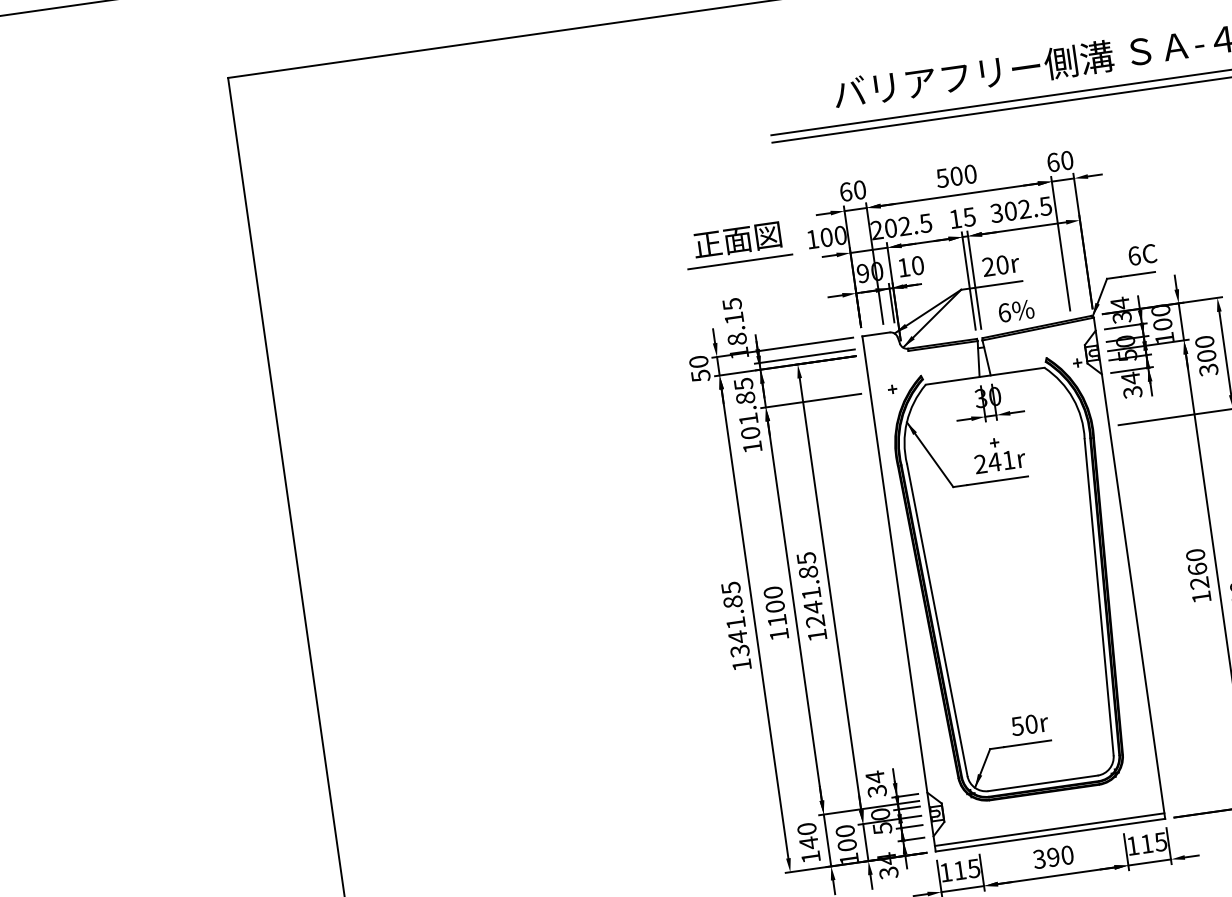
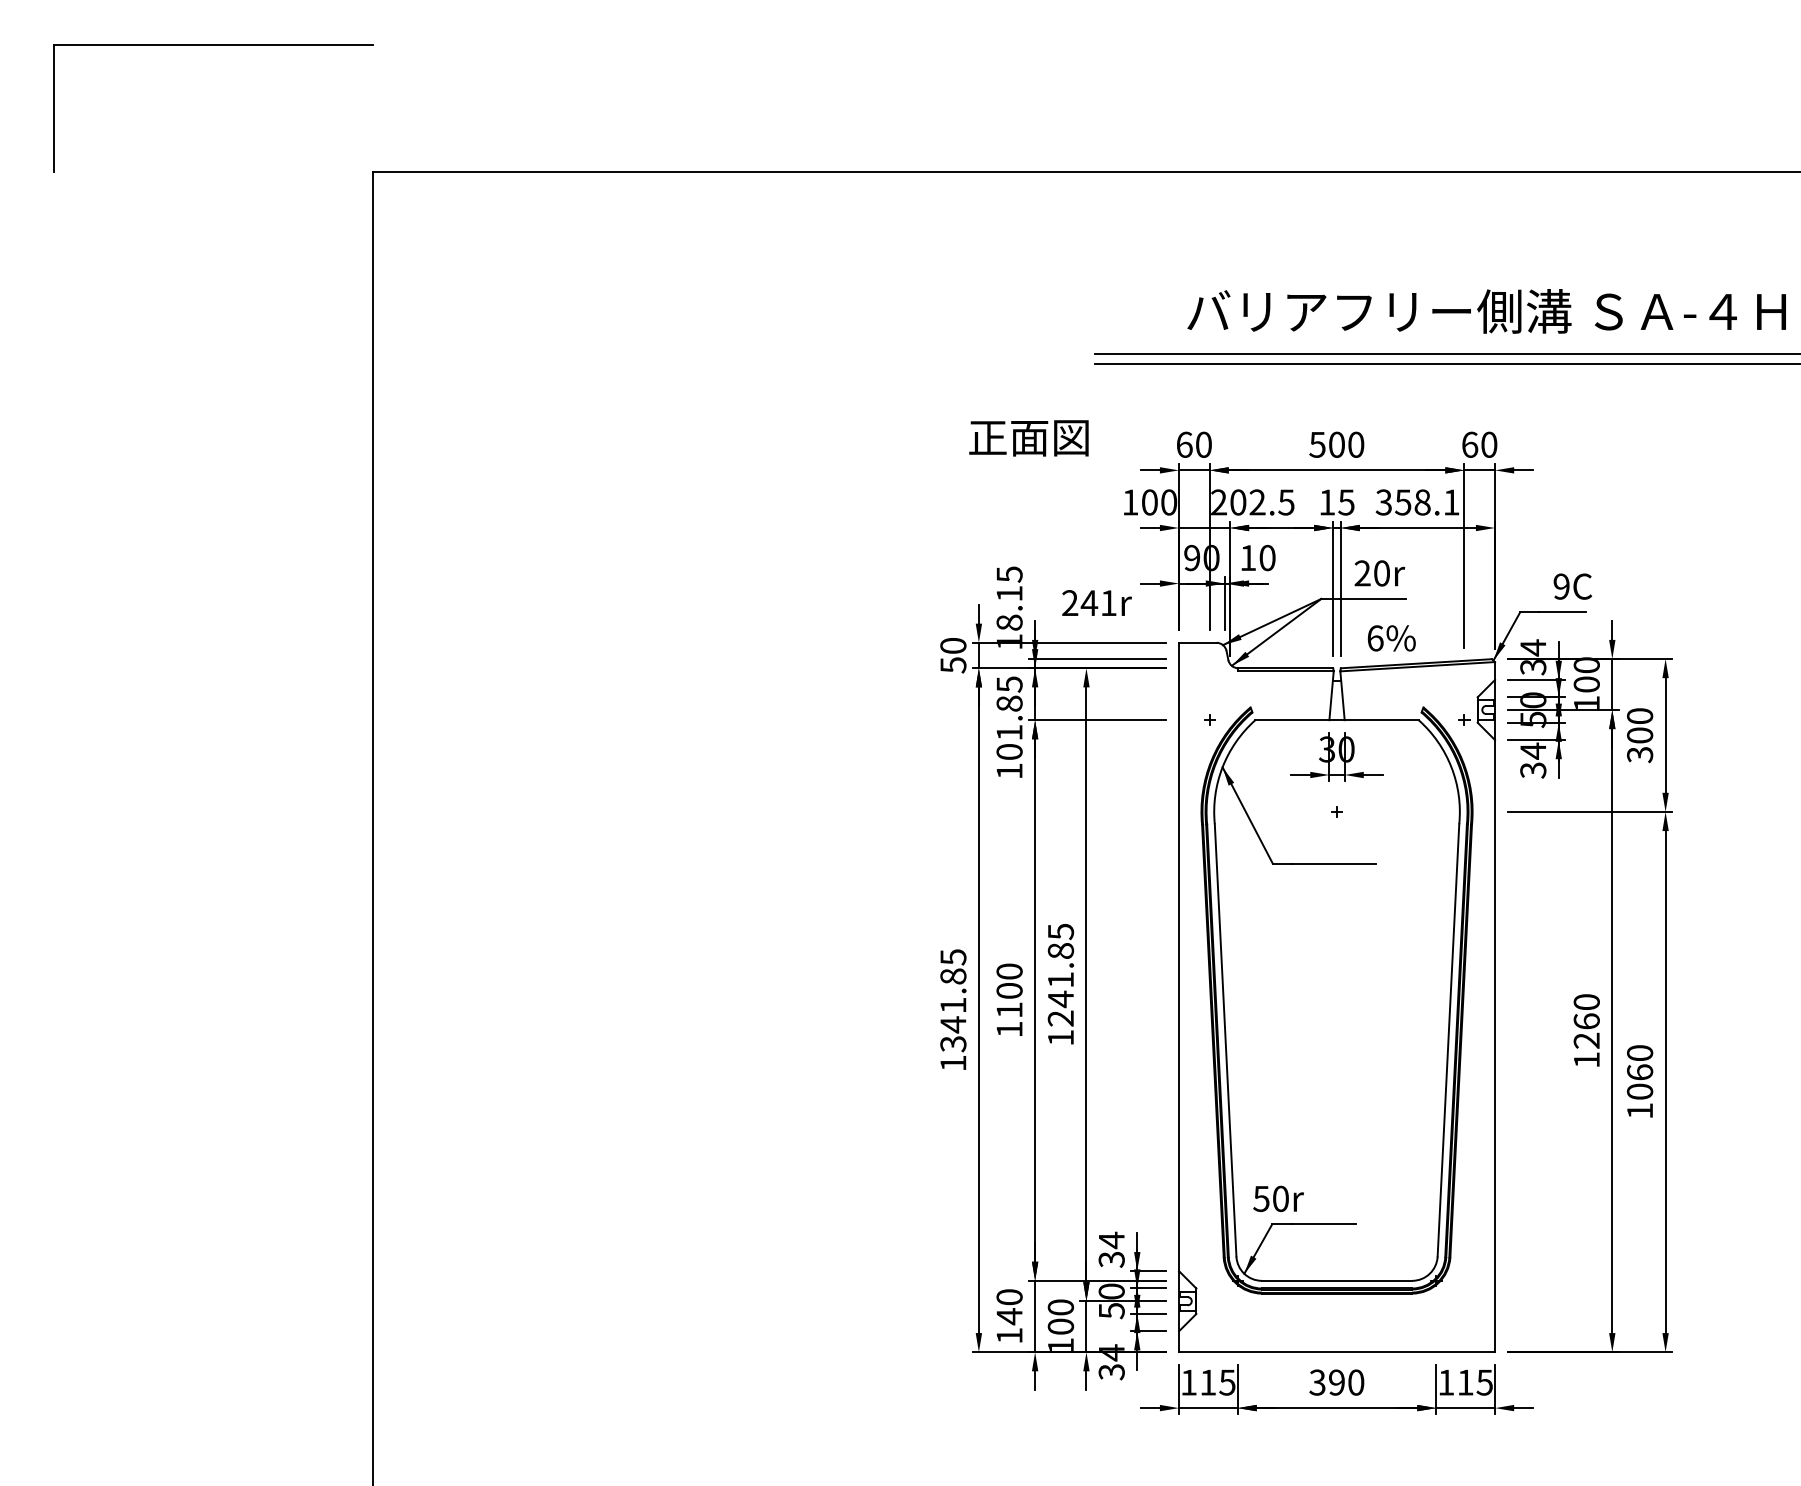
text: (1028, 208) -> (1427, 502), 302.5 -> 358.1
text: (737, 240) -> (1028, 438), moved
text: (1134, 255) -> (1561, 586), 6C -> 9C
line: (740, 261) -> (1028, 518), removed
text: (999, 461) -> (1096, 602), moved
text: (1029, 724) -> (1278, 1198), moved
line: (1049, 829) -> (1337, 1344), removed

